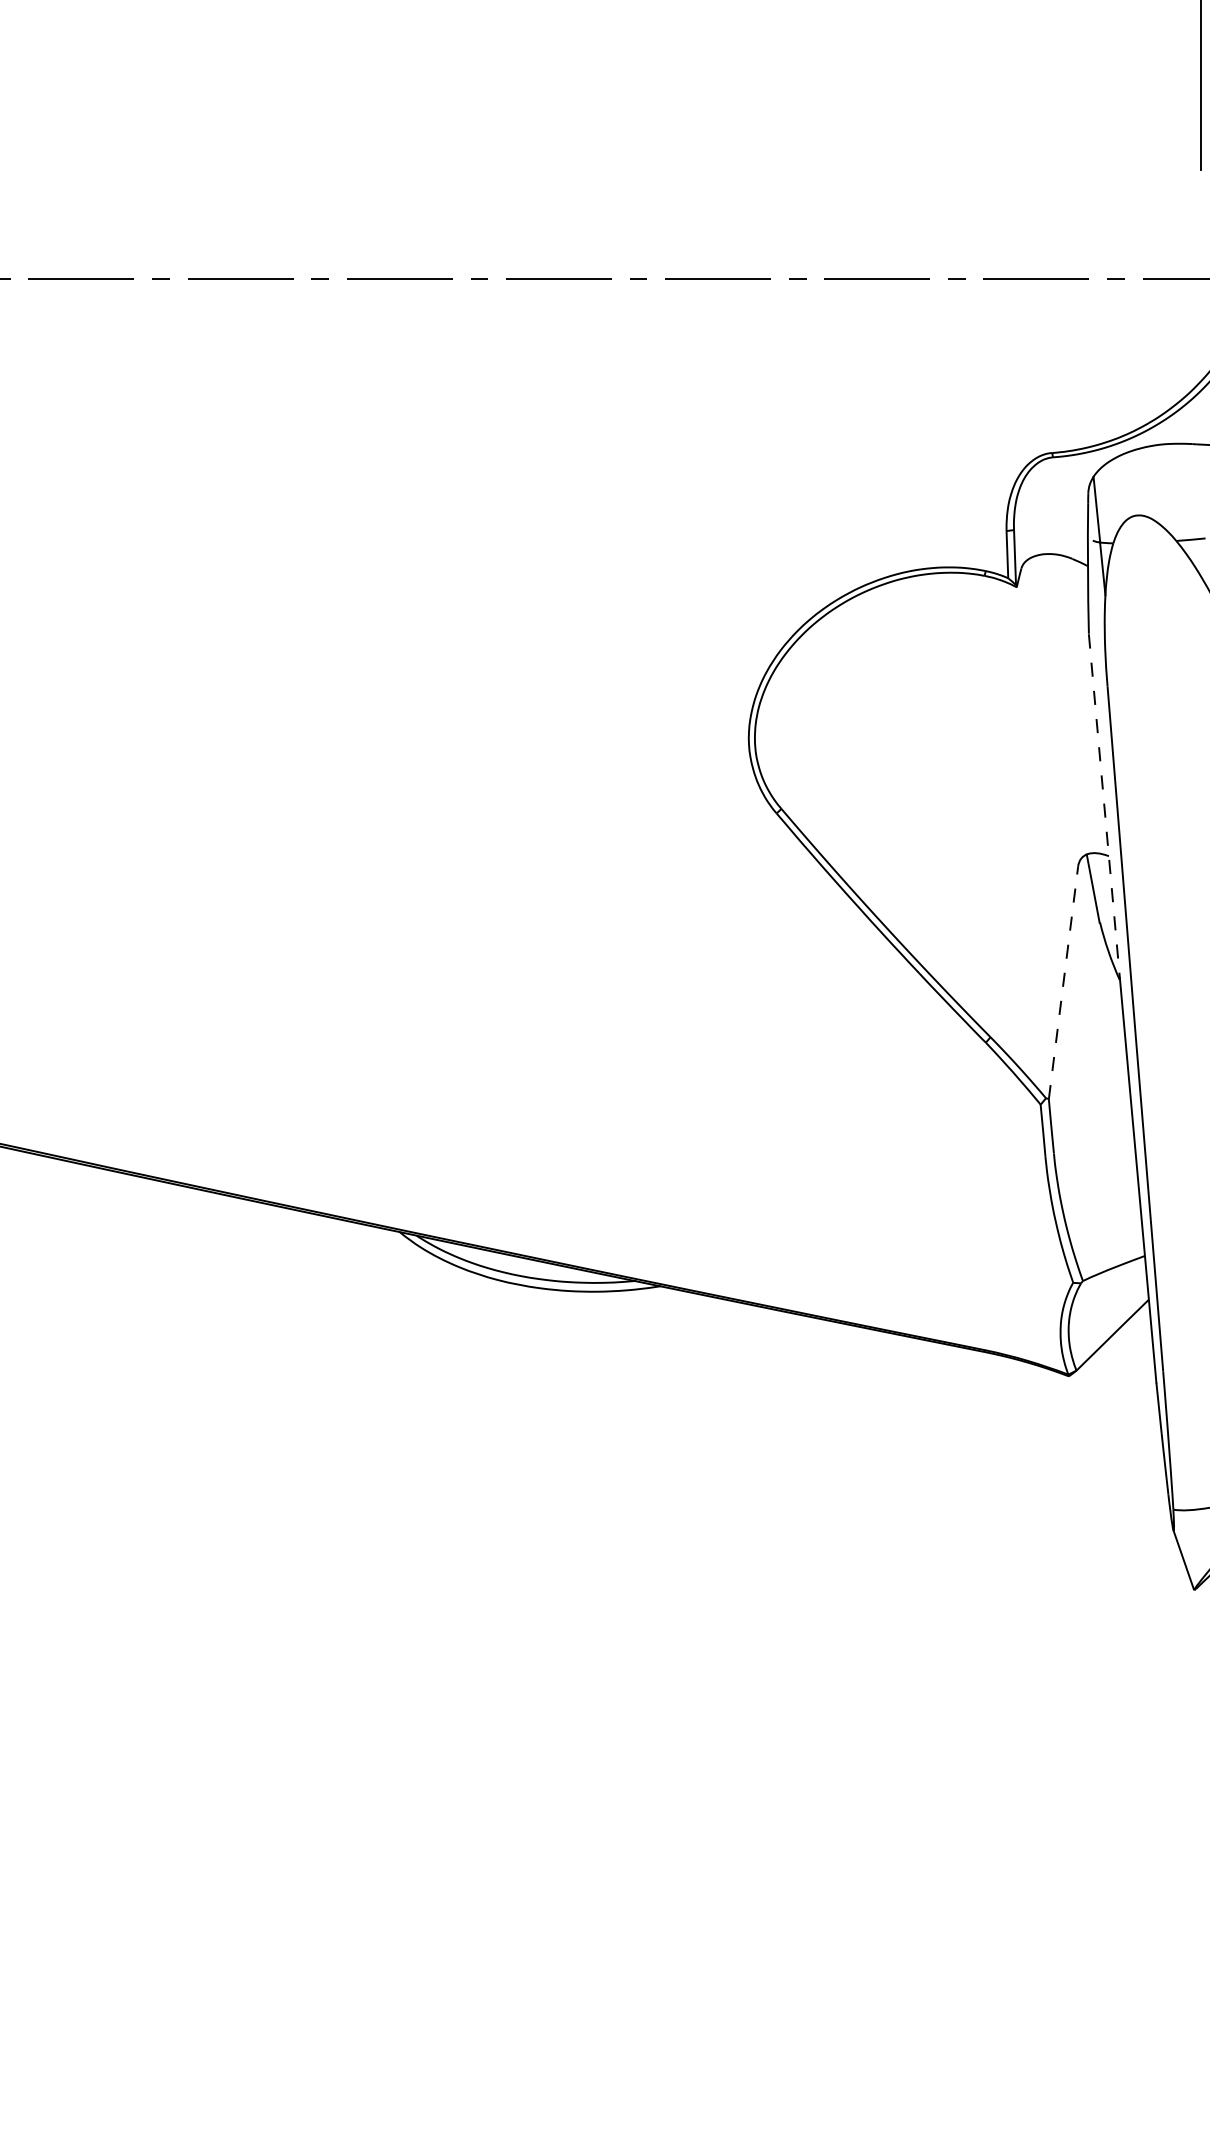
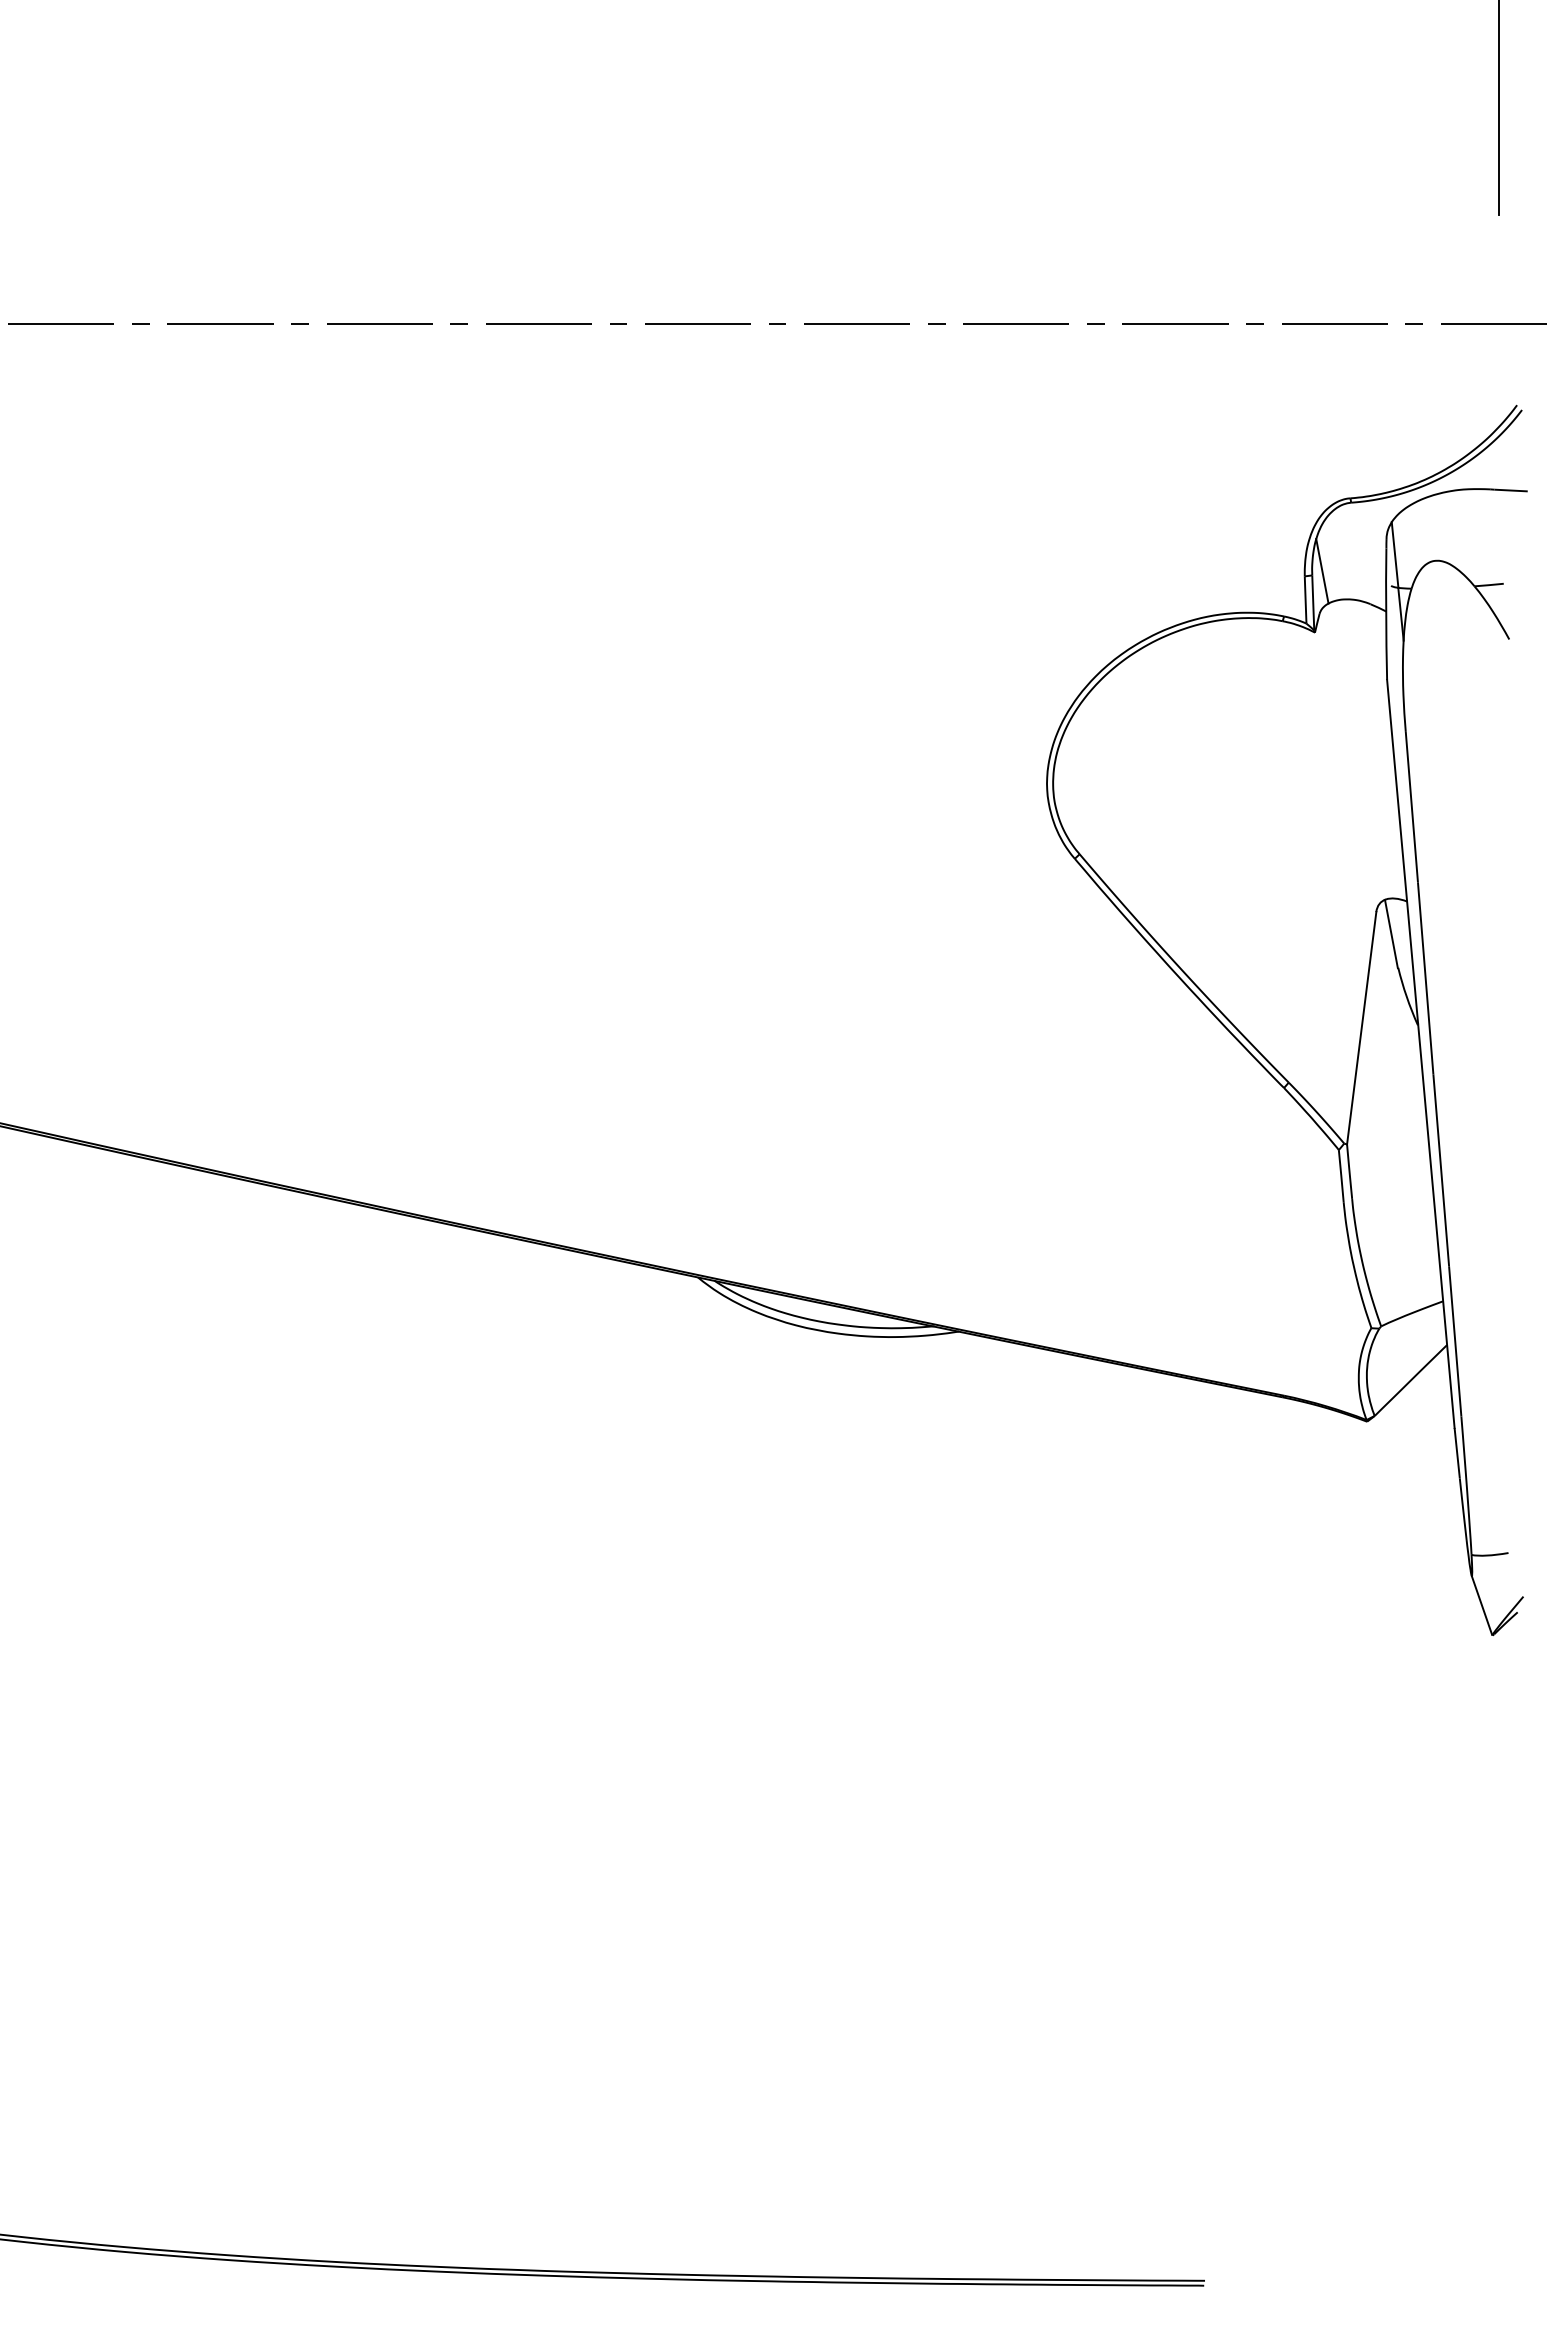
line: (1024, 525) -> (1322, 570), added
line: (1104, 806) -> (1402, 851), dashed -> solid
line: (1063, 982) -> (1361, 1027), dashed -> solid

